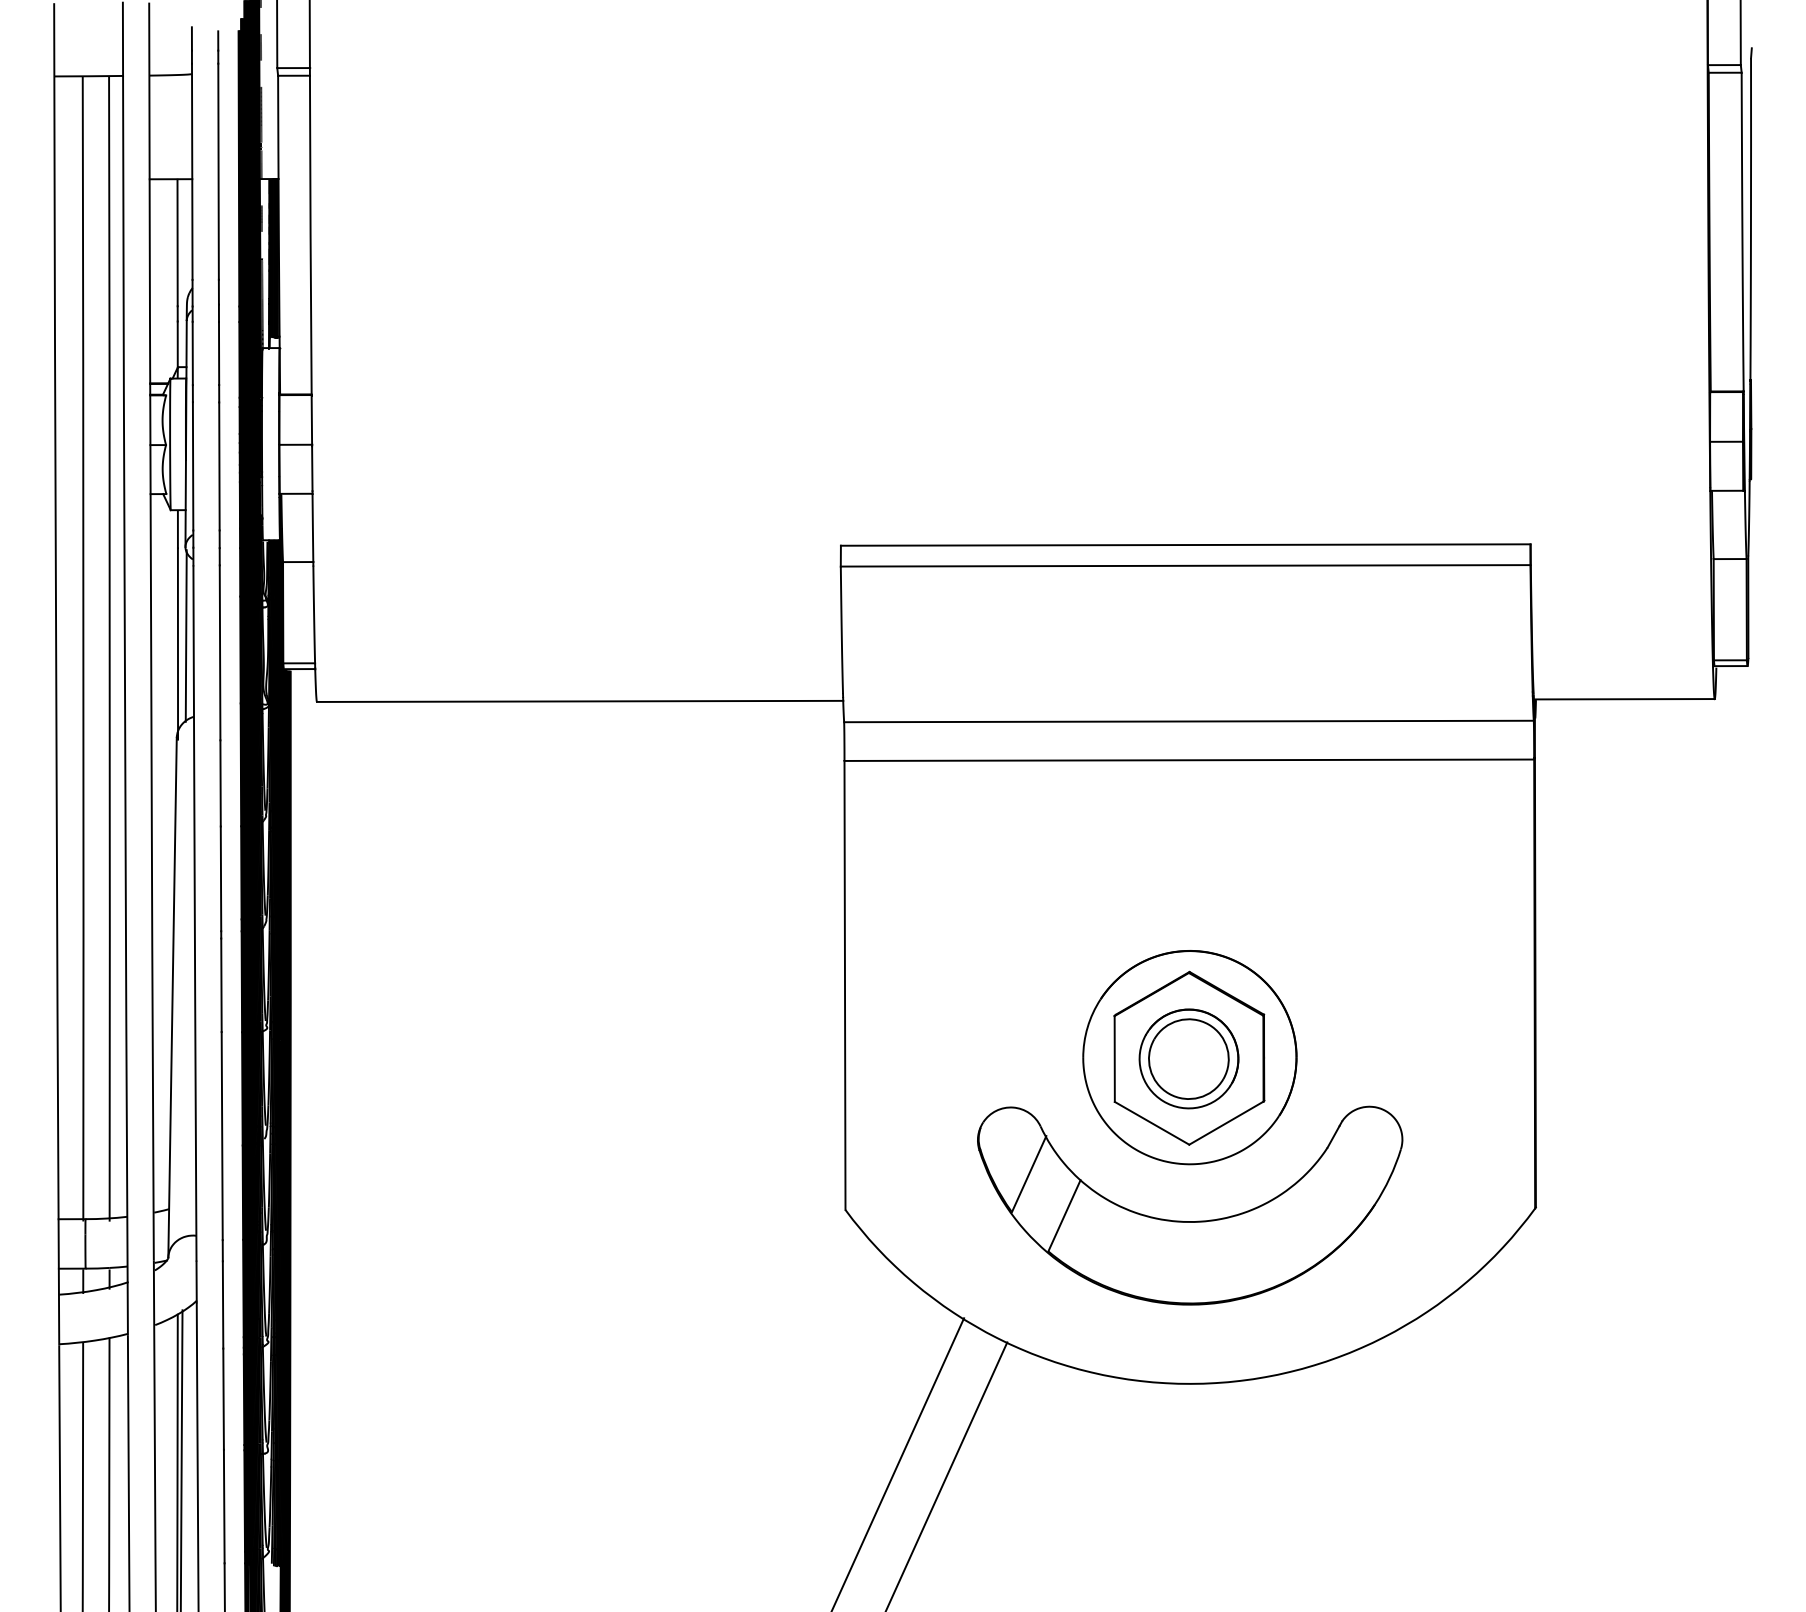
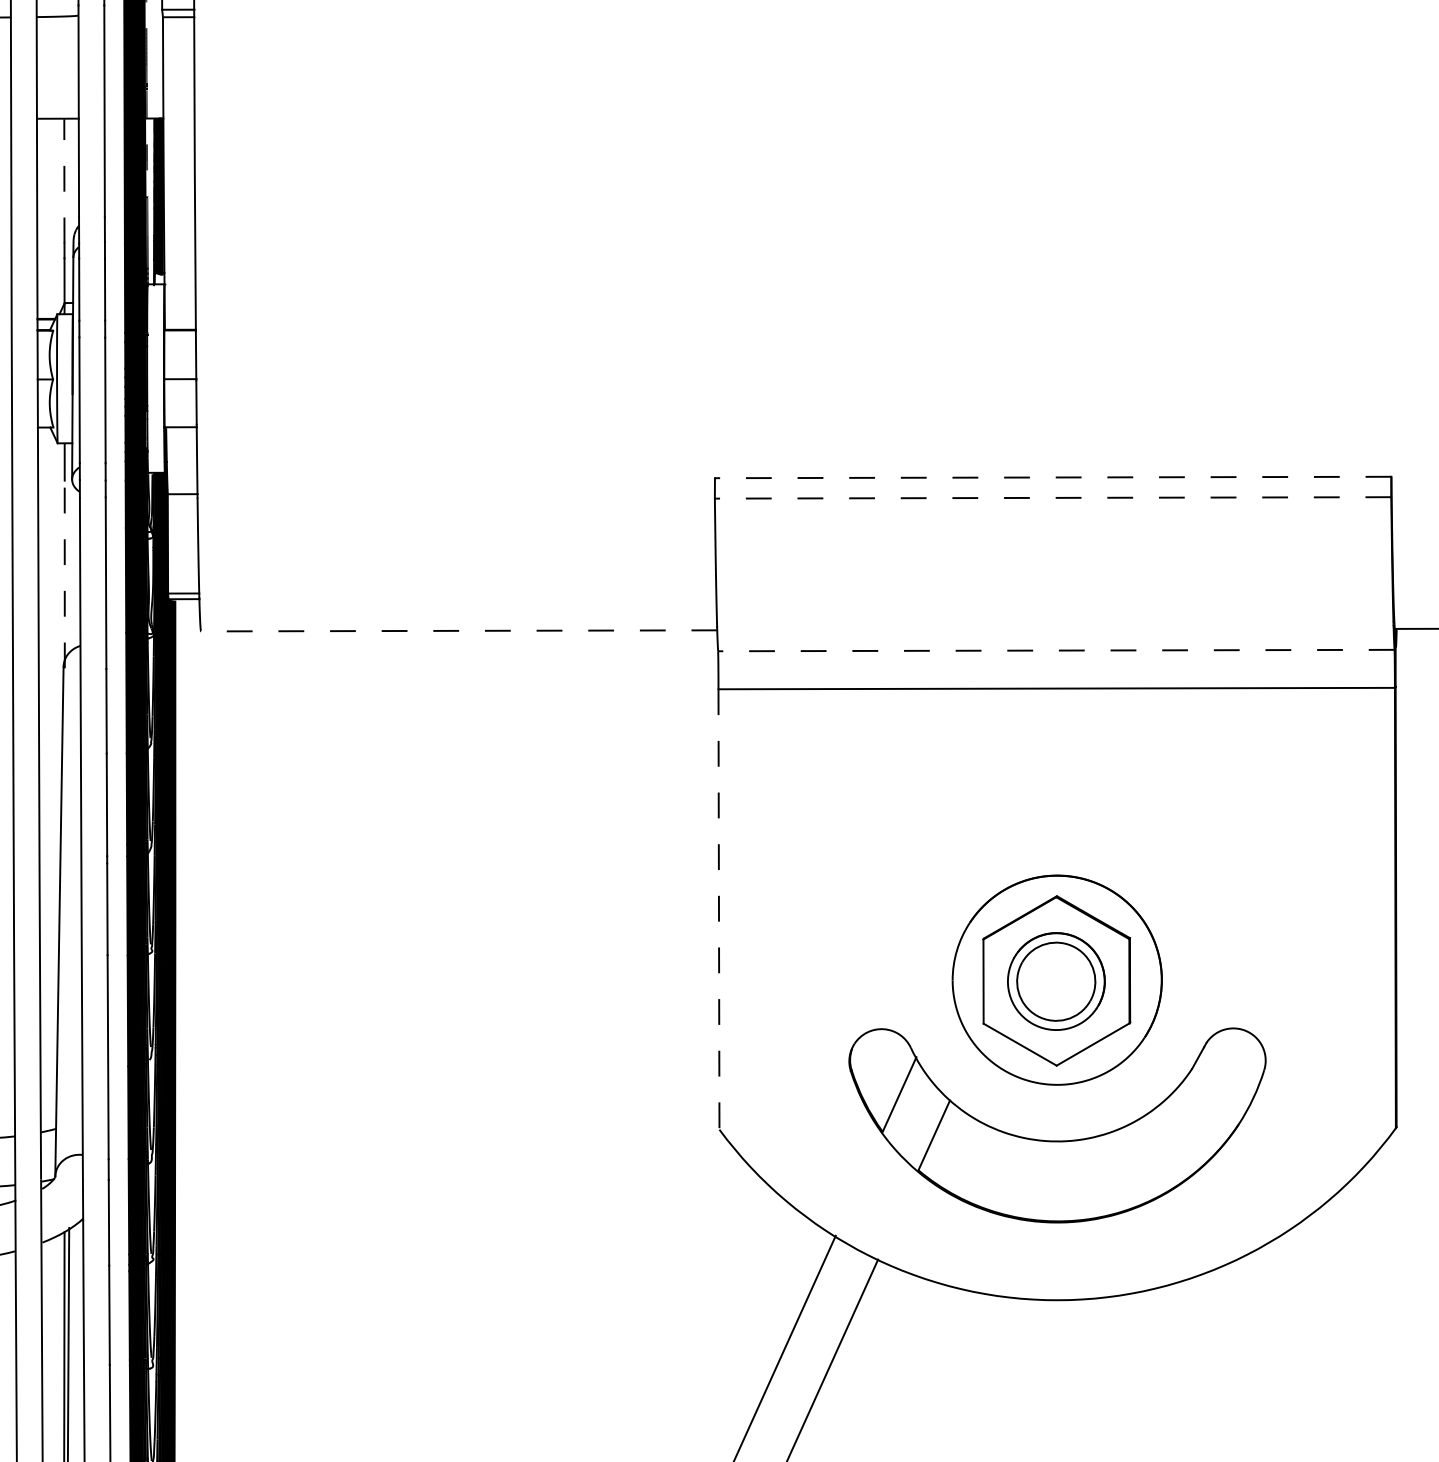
line: (177, 242) -> (64, 180), solid -> dashed
line: (1185, 545) -> (1052, 477), solid -> dashed
line: (1185, 565) -> (1052, 497), solid -> dashed
line: (185, 635) -> (72, 566), removed
line: (177, 643) -> (64, 574), solid -> dashed
line: (579, 701) -> (458, 630), solid -> dashed
line: (1188, 721) -> (1055, 650), solid -> dashed
line: (845, 985) -> (719, 909), solid -> dashed

